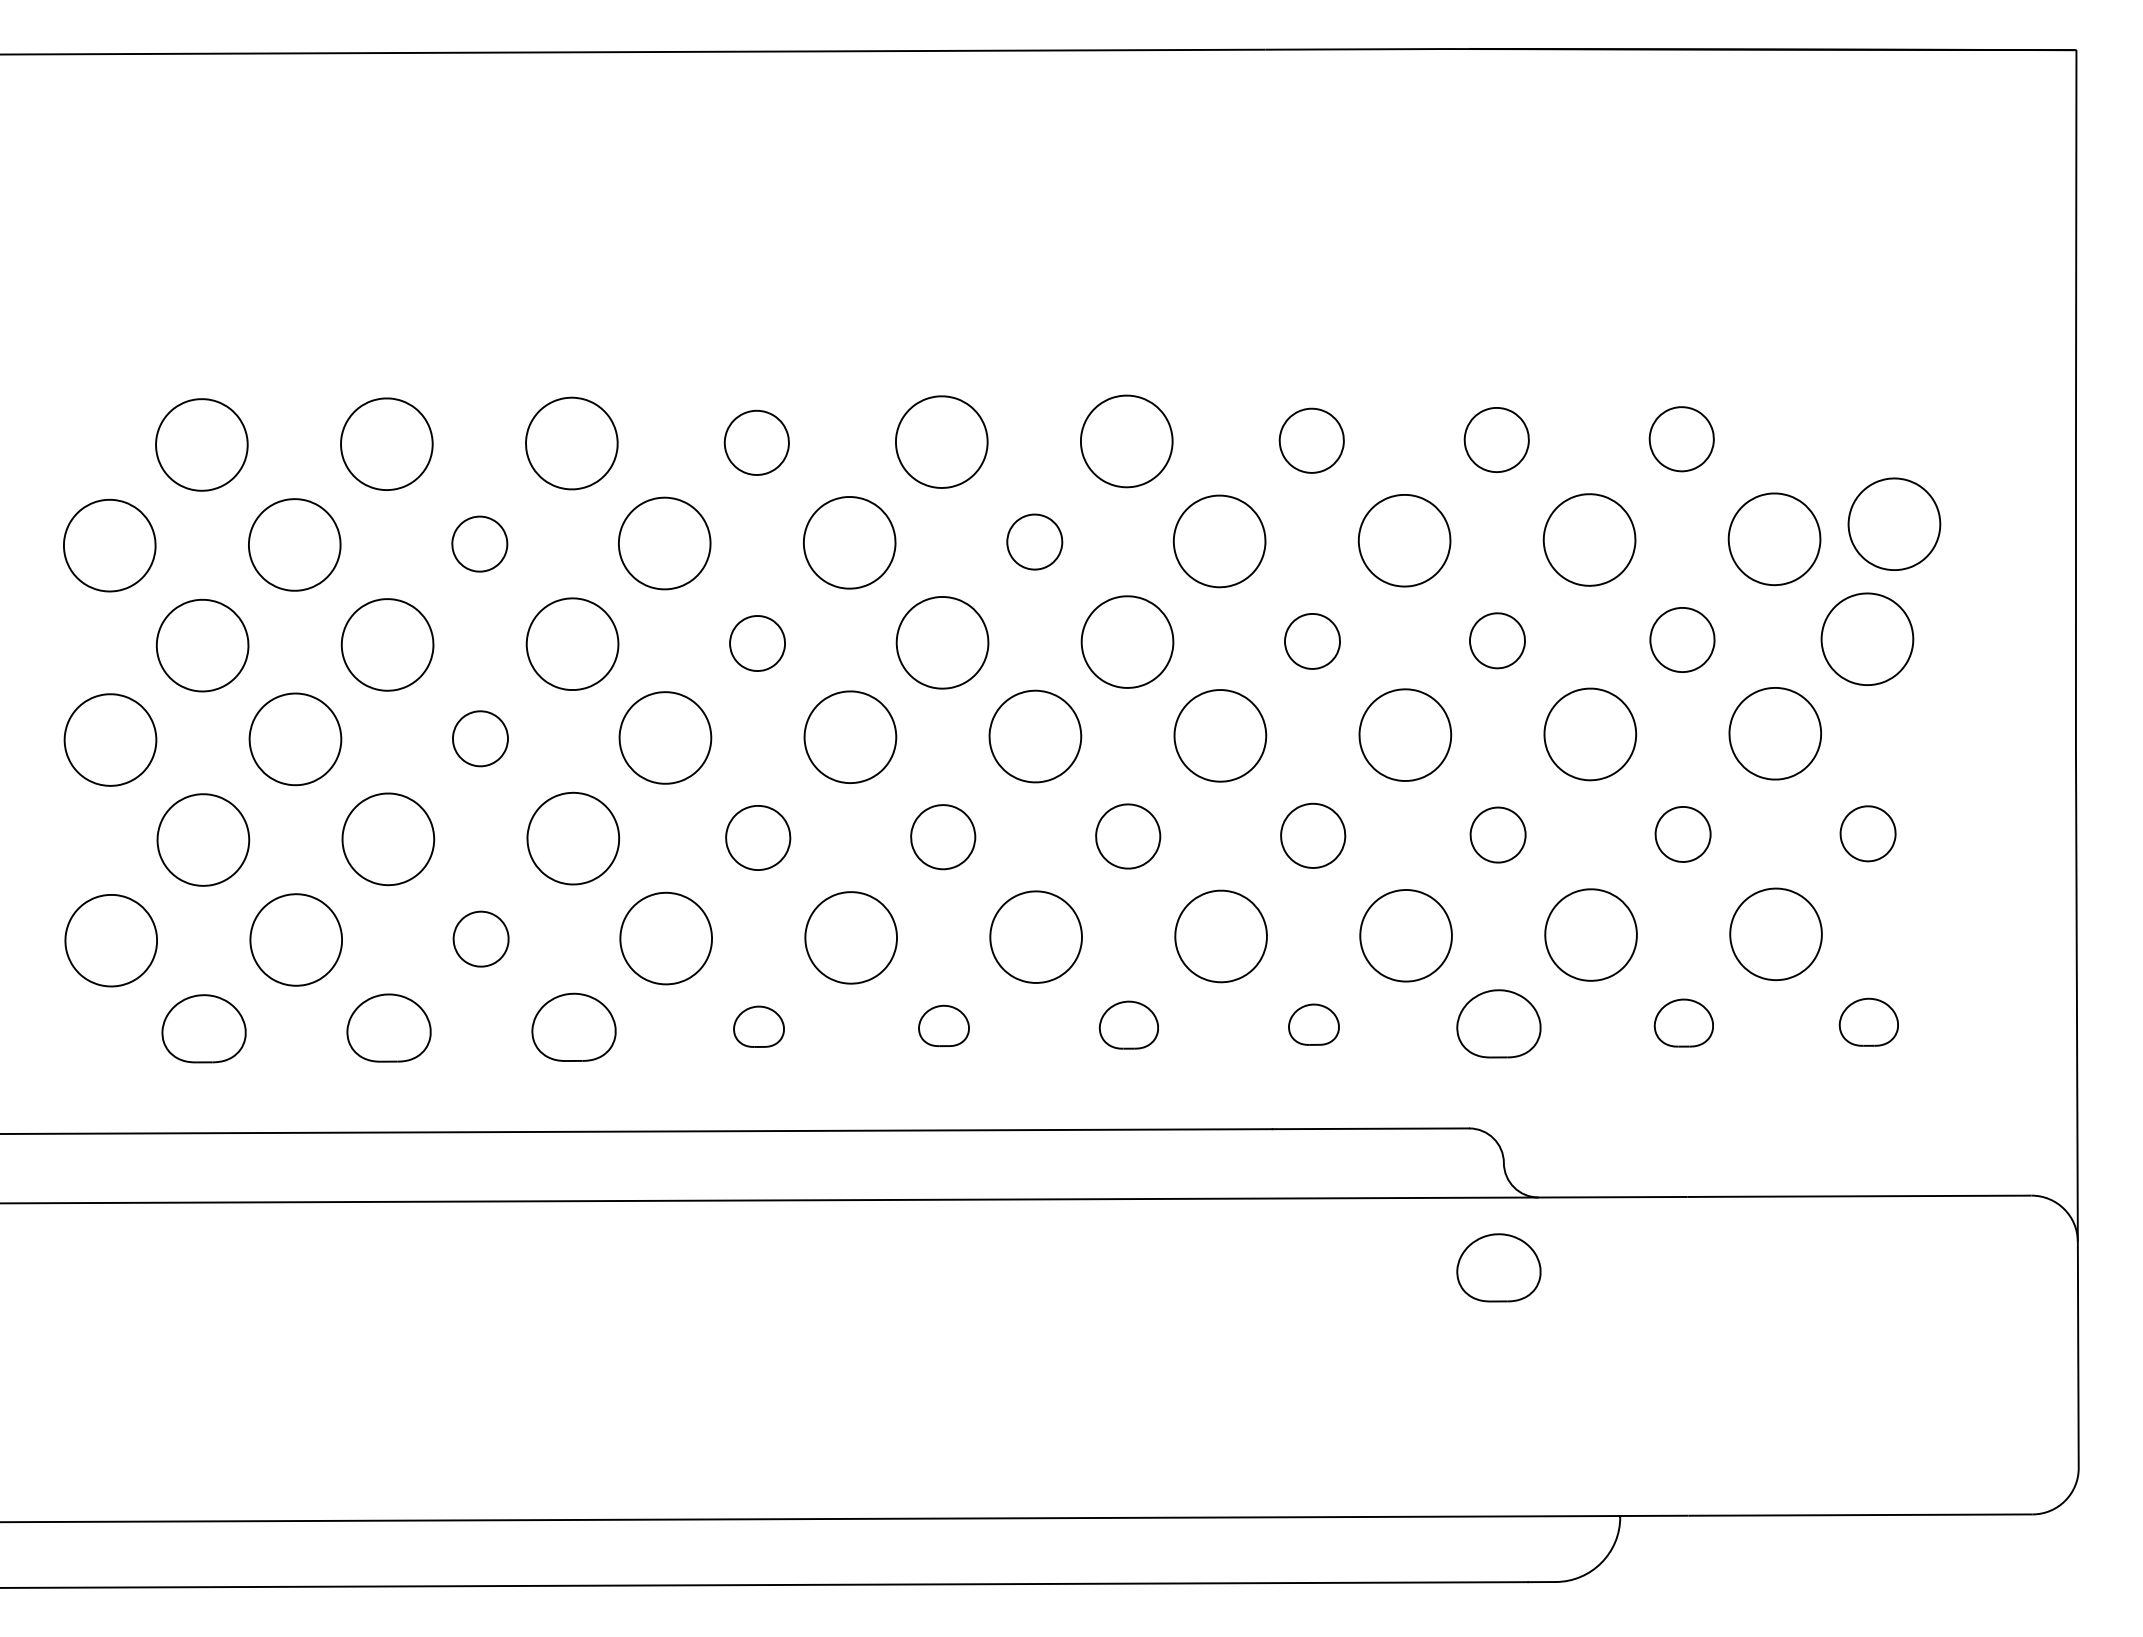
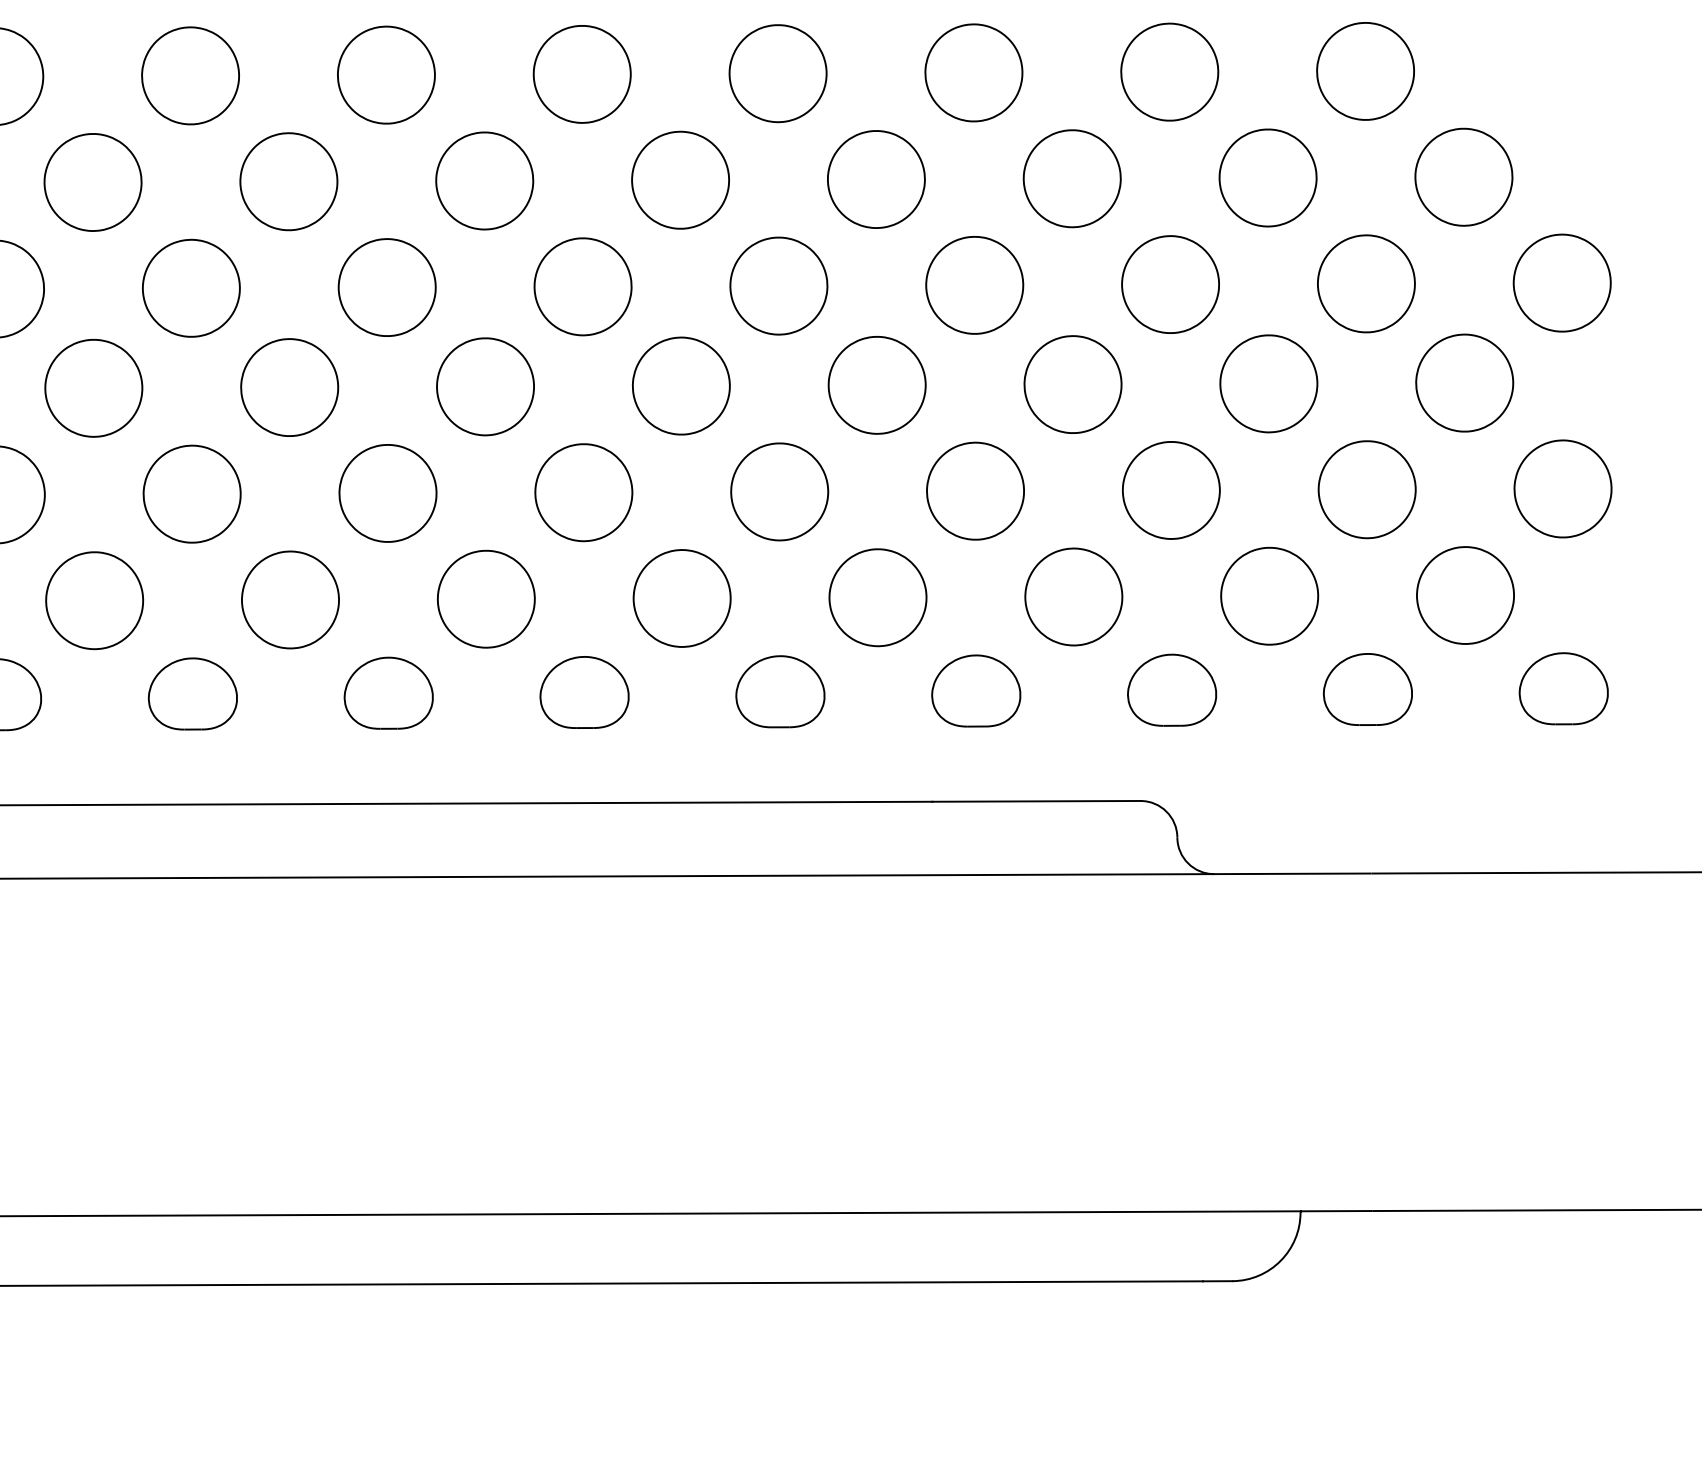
part: (1681, 438) -> (1365, 70), size x1.43
part: (1496, 439) -> (1169, 71), size x1.43
part: (1311, 440) -> (973, 72), size x1.43
part: (756, 442) -> (386, 74), size x1.43
part: (1894, 523) -> (1590, 160), removed
part: (1034, 541) -> (680, 179), size x1.67
part: (479, 543) -> (92, 181), size x1.67
part: (1682, 639) -> (1366, 283), size x1.43
part: (1497, 640) -> (1170, 284), size x1.67
part: (1312, 641) -> (974, 285), size x1.67
part: (757, 643) -> (387, 287), size x1.67
part: (480, 738) -> (93, 388), size x1.67
part: (1867, 833) -> (1562, 488), size x1.67
part: (1497, 834) -> (1170, 489), size x1.67
part: (1682, 834) -> (1366, 489), size x1.67
part: (1312, 835) -> (974, 490), size x1.43
part: (942, 836) -> (583, 491), size x1.43
part: (1127, 836) -> (778, 491), size x1.43
part: (757, 837) -> (387, 492), size x1.43
part: (480, 938) -> (93, 599), size x1.67
part: (1868, 1021) -> (1563, 687), size x1.43
part: (1683, 1022) -> (1367, 688), size x1.43
part: (1128, 1024) -> (779, 690), size x1.43
part: (1313, 1024) -> (975, 690), size x1.67
part: (943, 1025) -> (584, 691), size x1.67
part: (758, 1026) -> (388, 693), size x1.67
part: (1498, 1267) -> (1171, 948), removed

